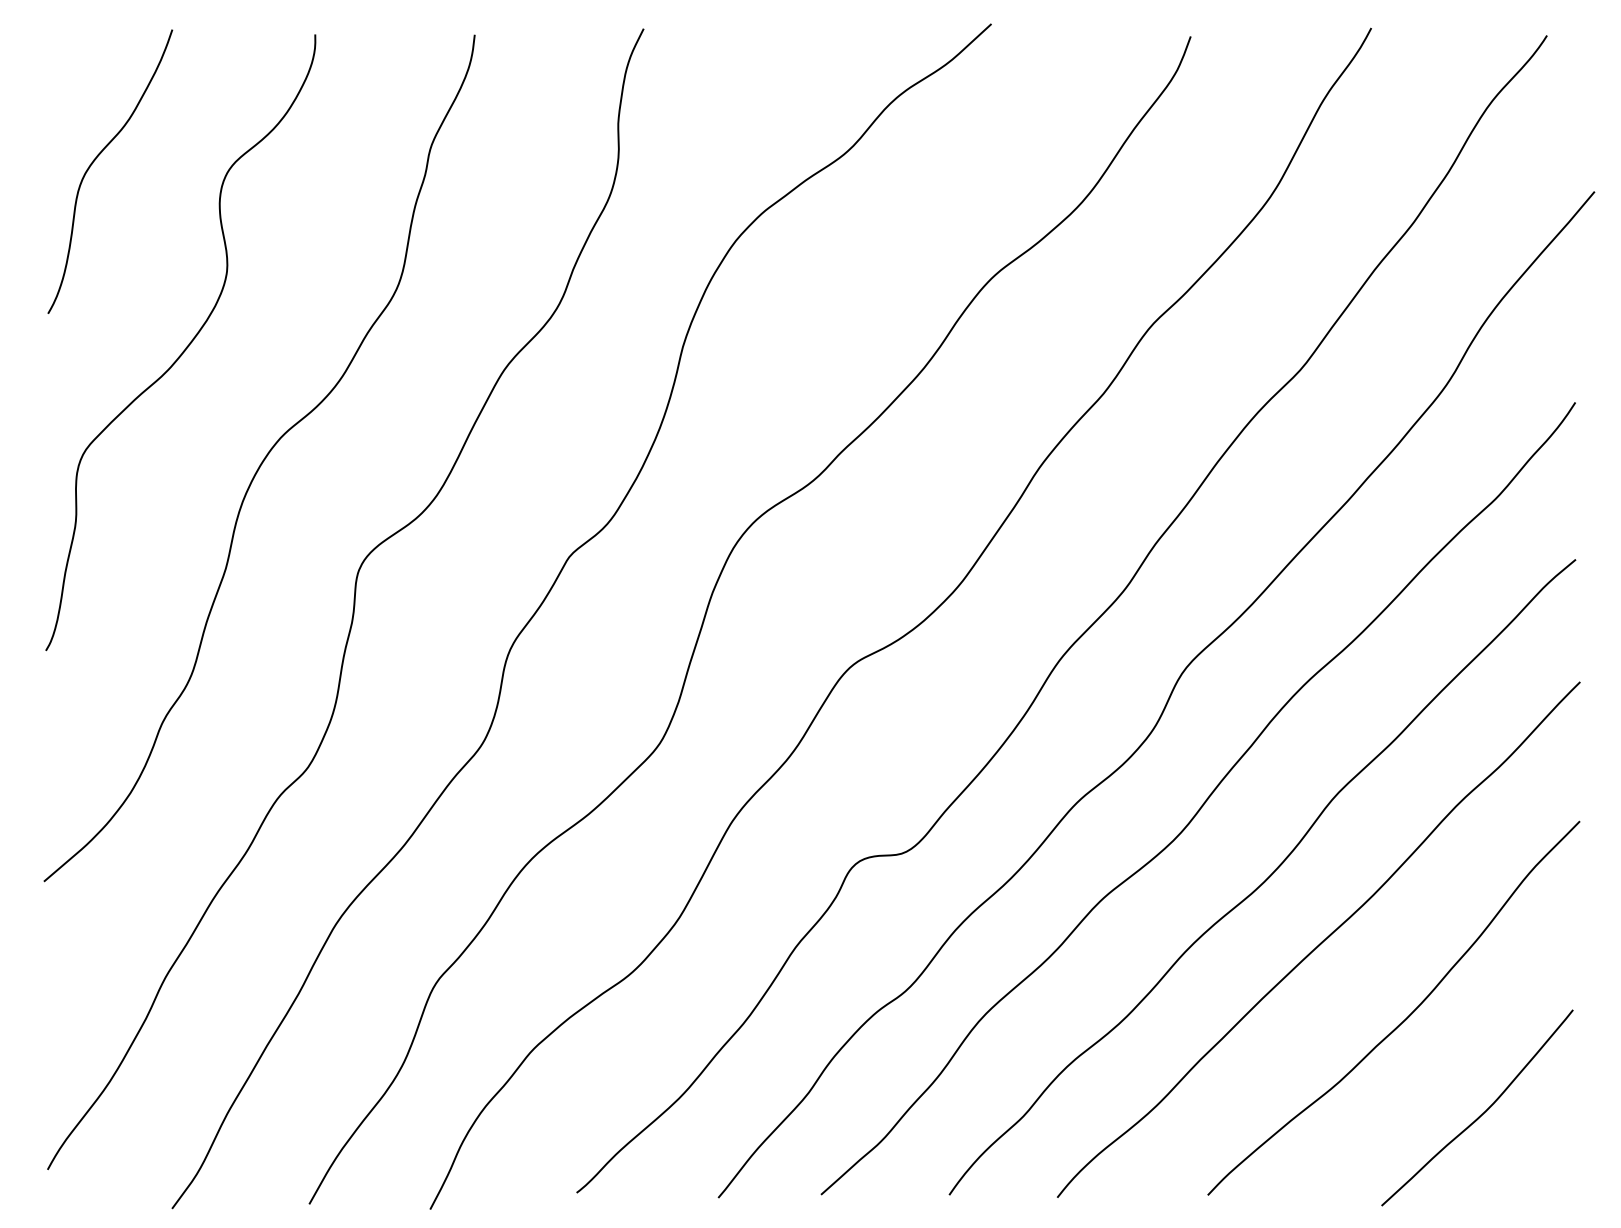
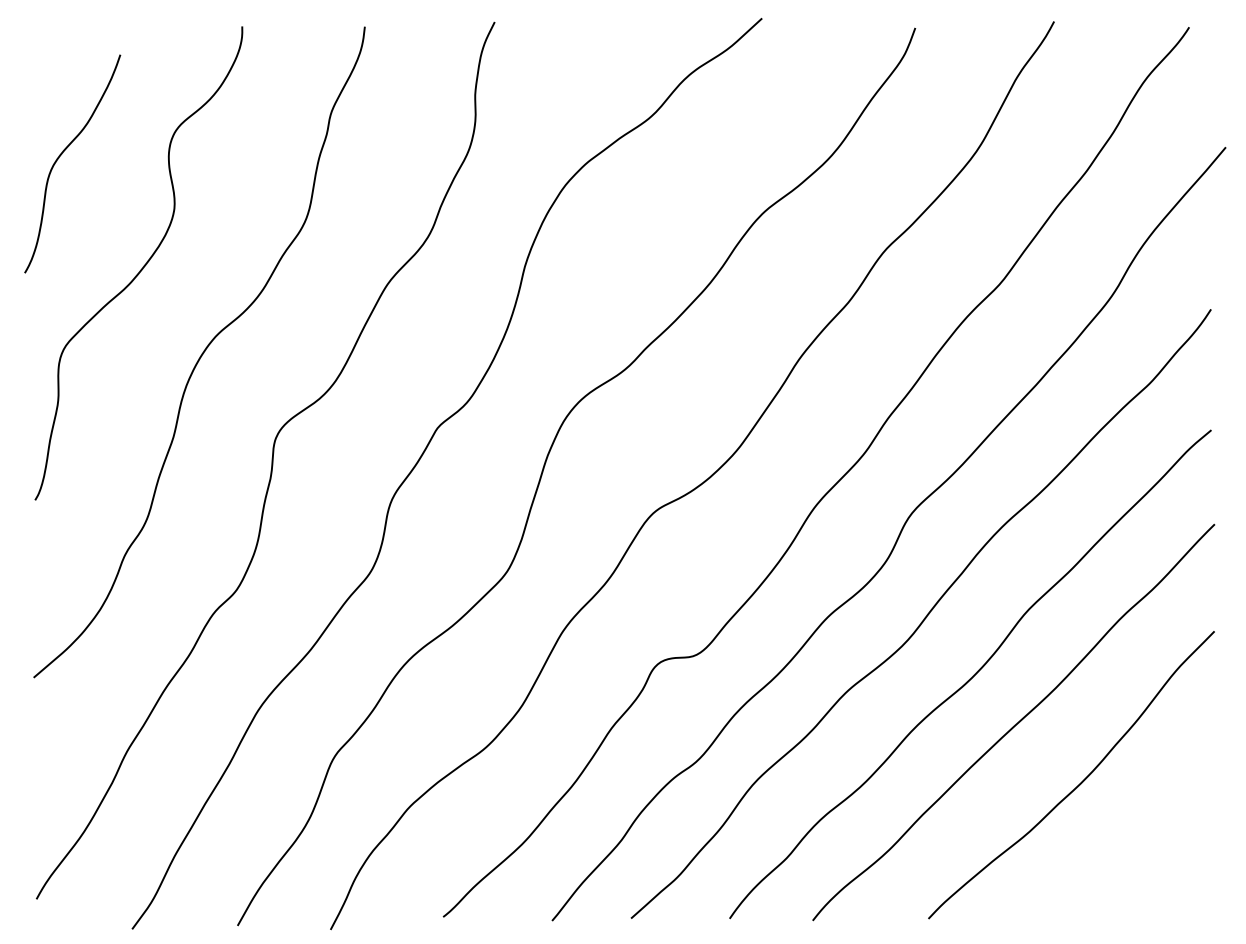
curve: (97, 159) -> (62, 154), moved
curve: (1482, 1112) -> (1139, 855), removed

